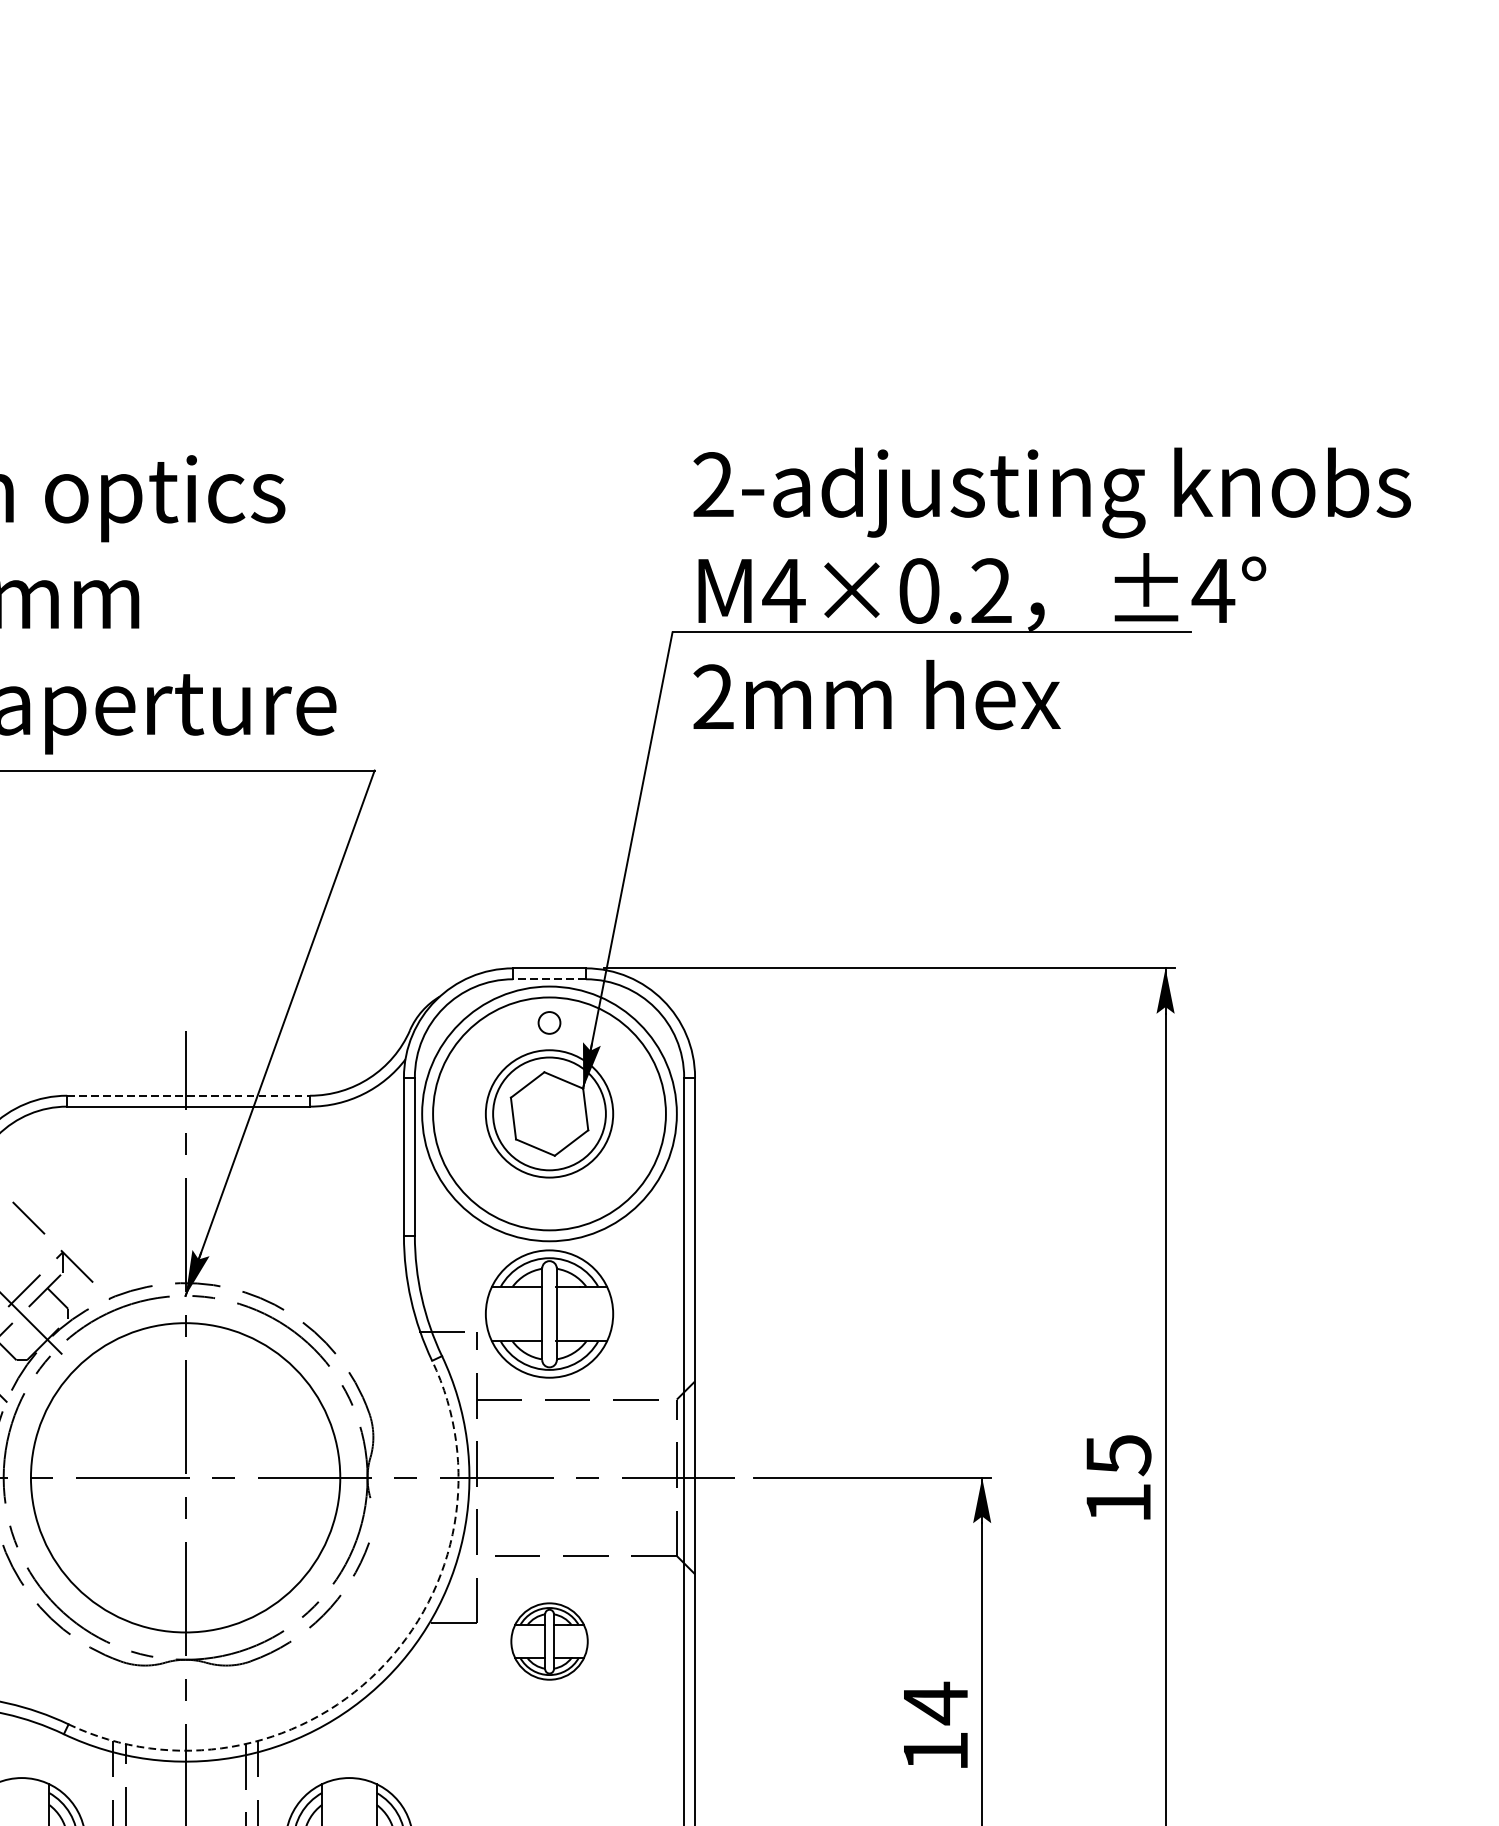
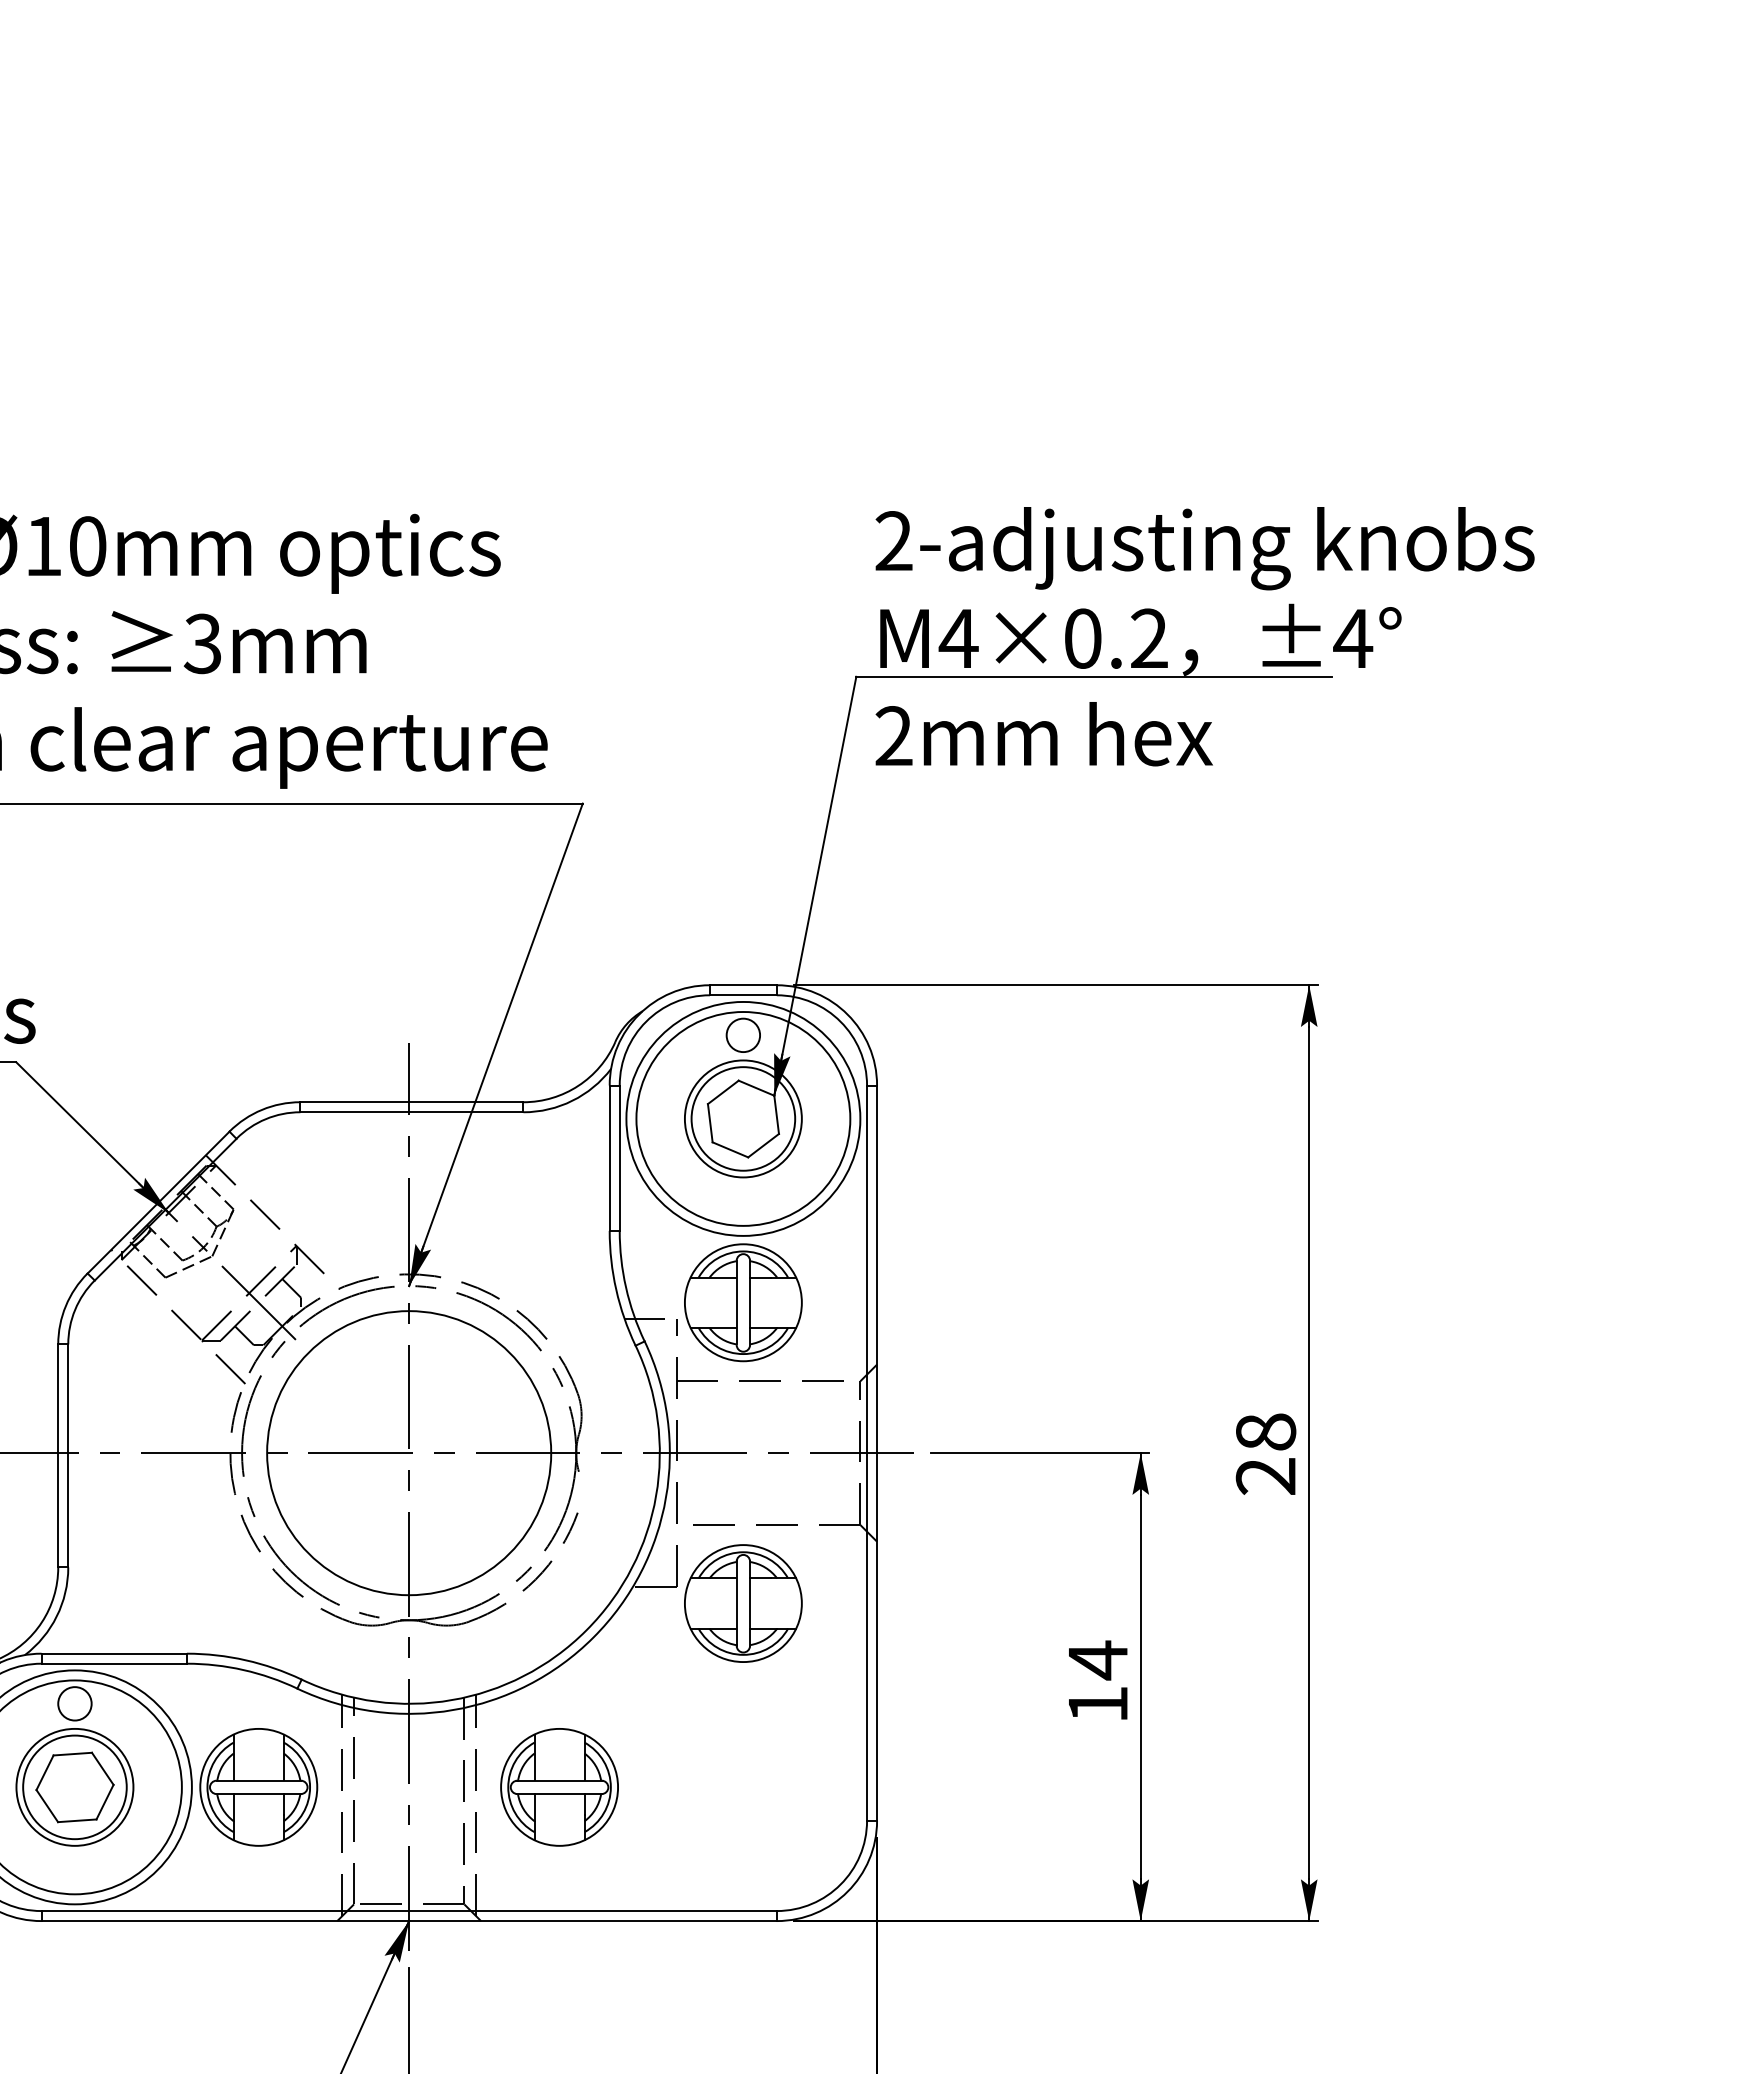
line: (548, 979) -> (742, 995), dashed -> solid
circle: (549, 1023) -> (743, 1035), size x1.67
line: (188, 1096) -> (411, 1102), dashed -> solid
text: (1117, 1478) -> (1265, 1453), 15 -> 28
part: (549, 1641) -> (743, 1603), size x1.67
arc: (378, 1670) -> (586, 1630), dashed -> solid

